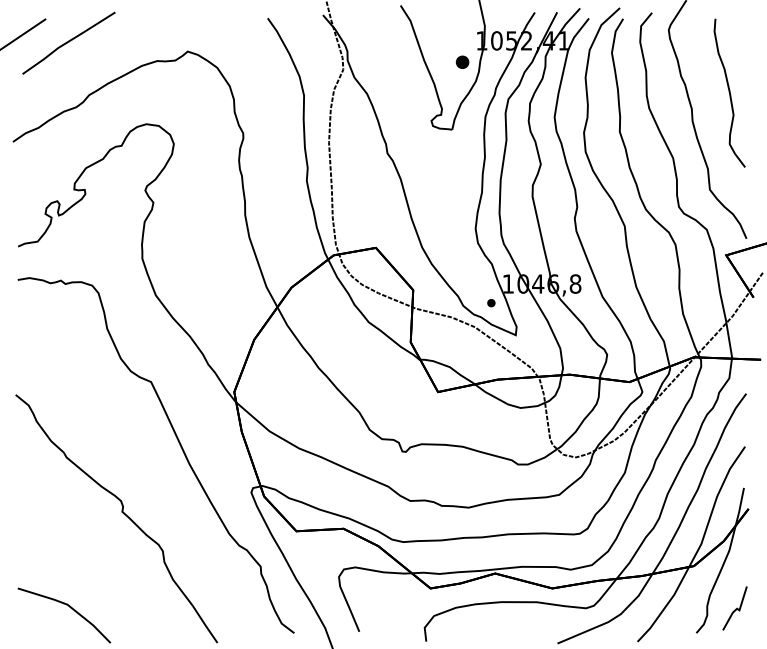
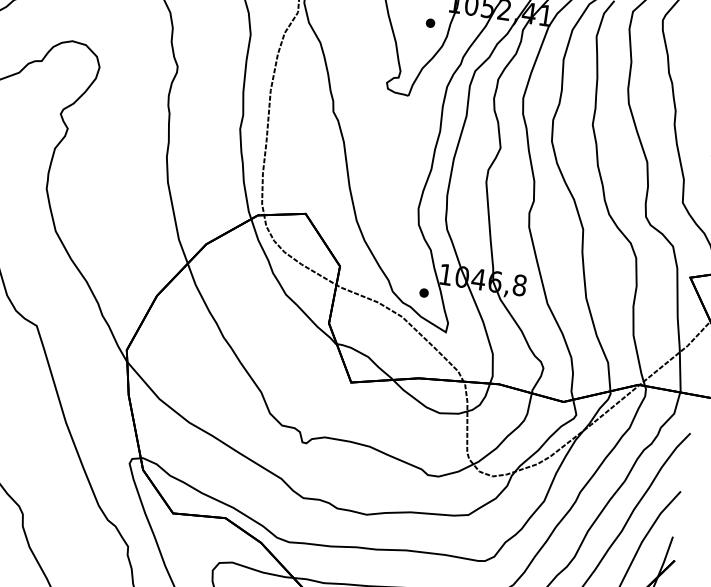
part: (462, 62) -> (430, 23), size x0.62

